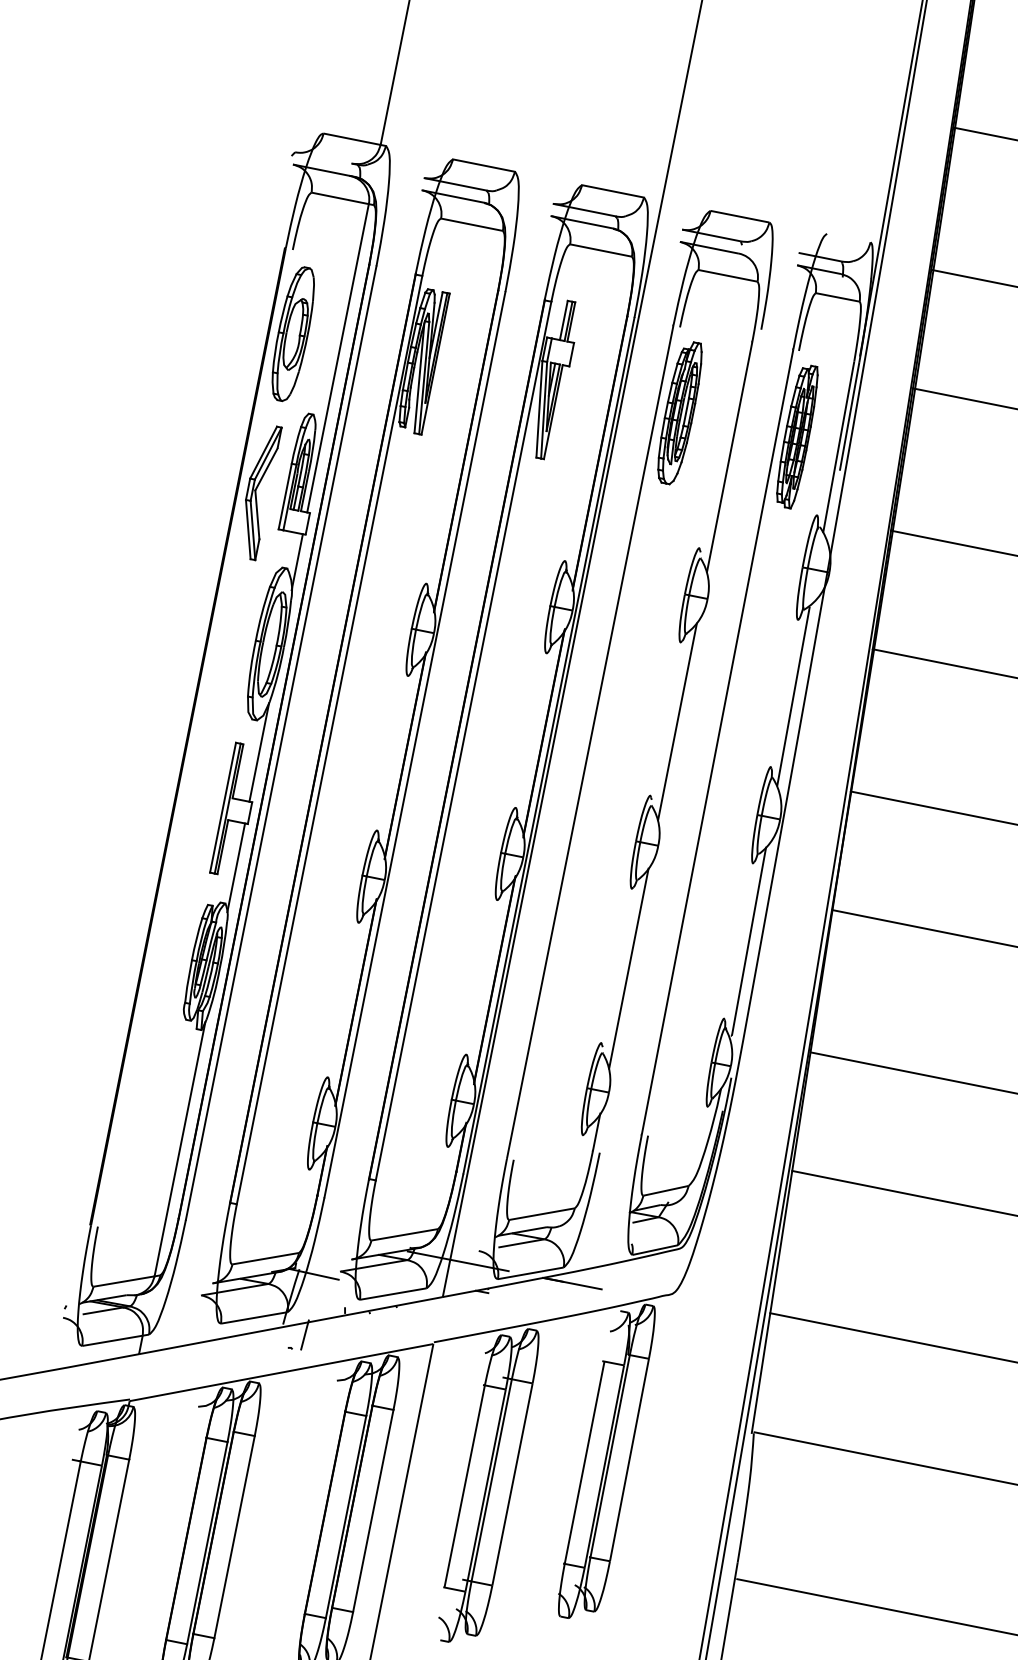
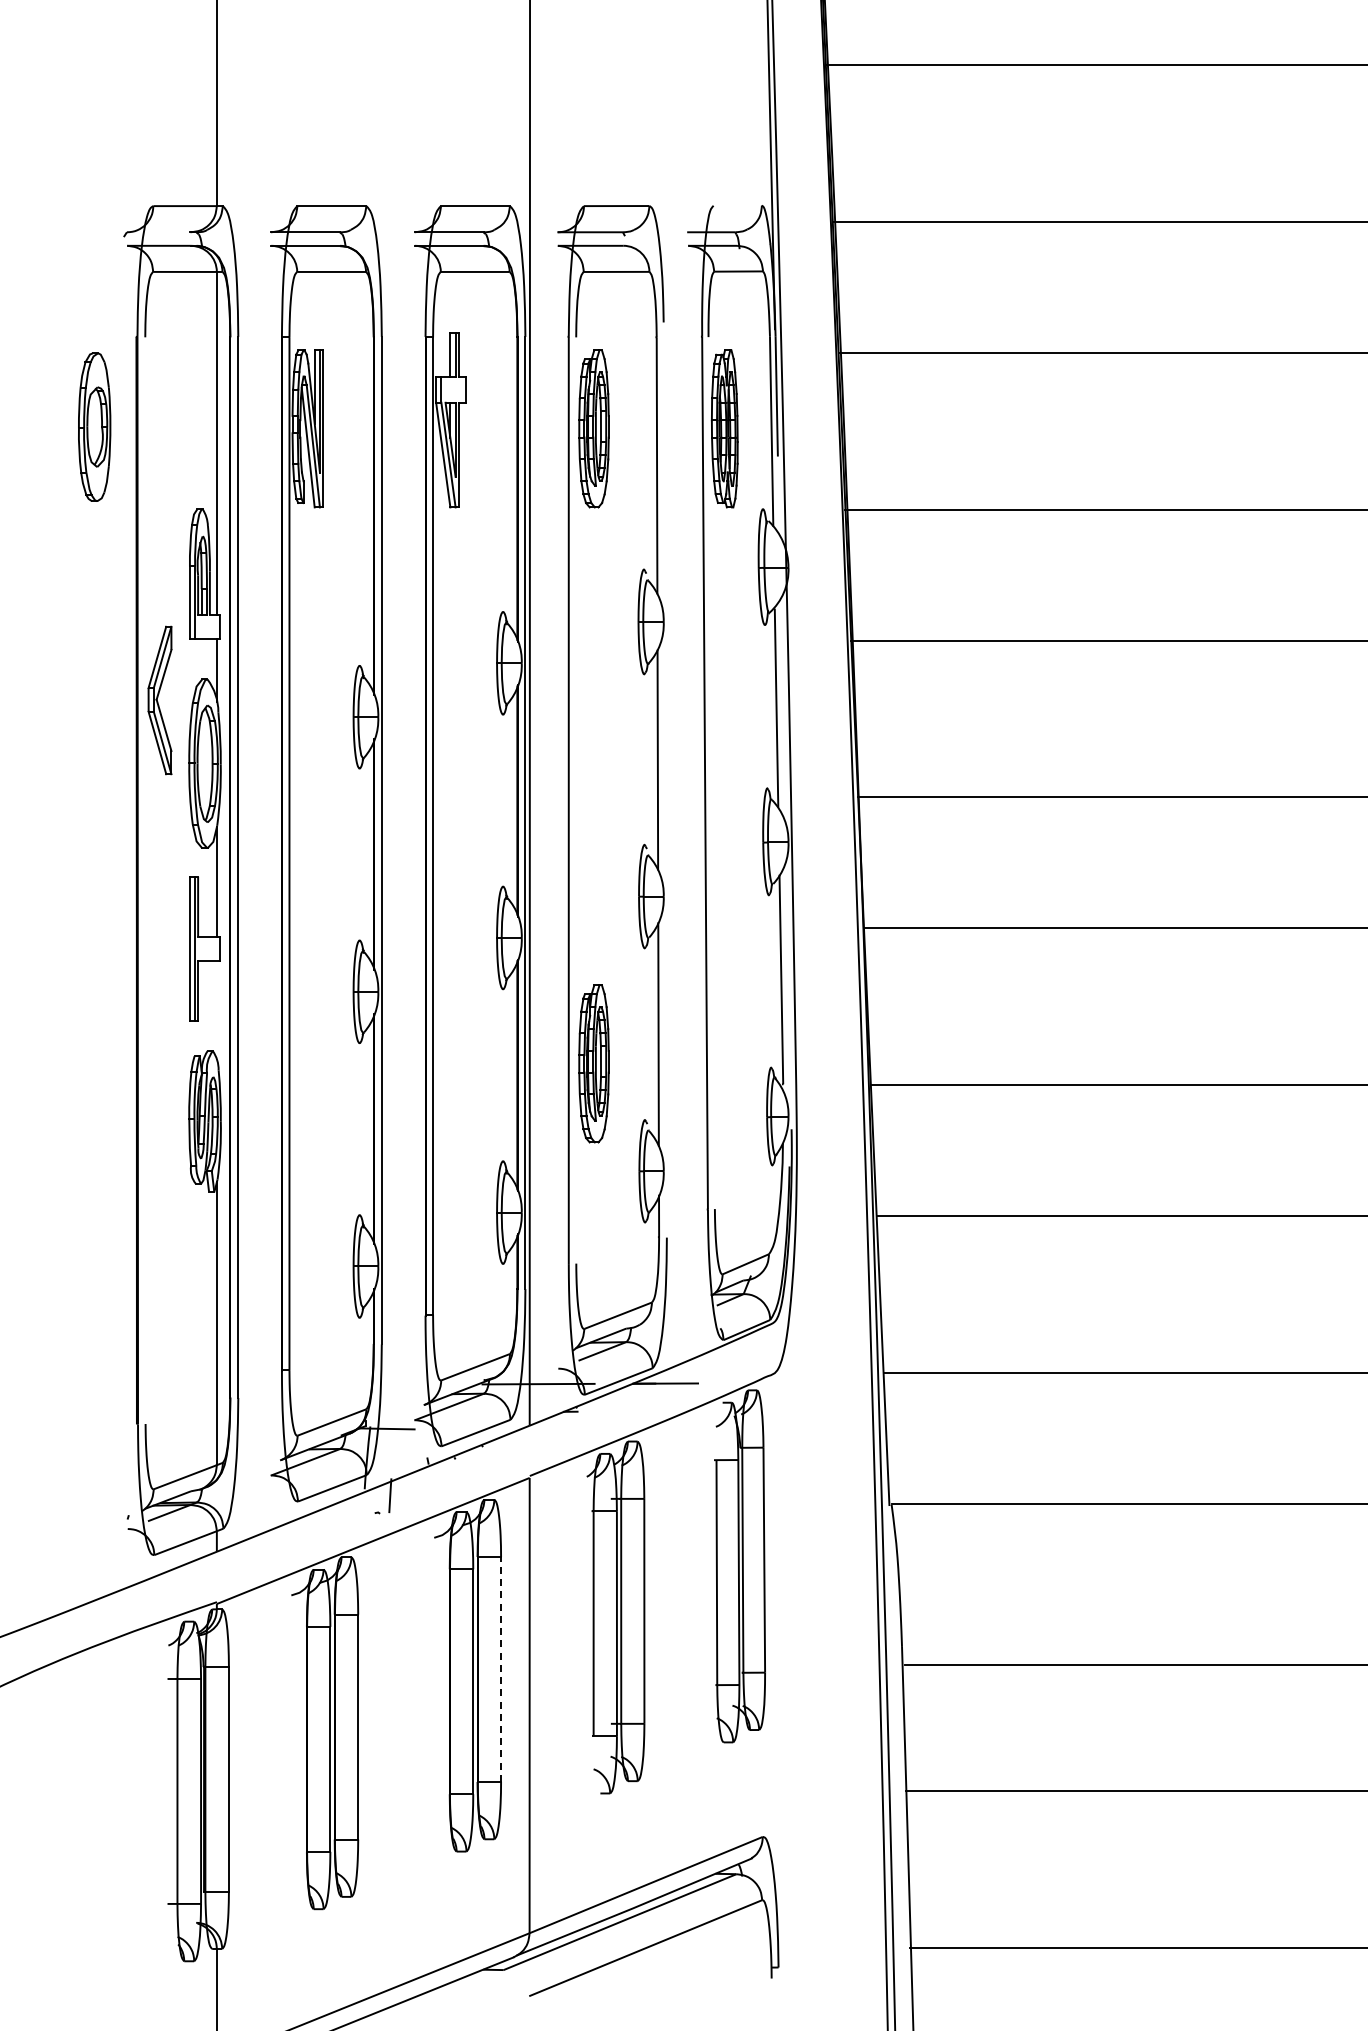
part: (293, 333) -> (94, 426), moved
part: (257, 491) -> (159, 700), moved
line: (235, 867) -> (216, 1010), removed
part: (565, 983) -> (593, 1063), added
line: (373, 1510) -> (501, 1668), solid -> dashed

